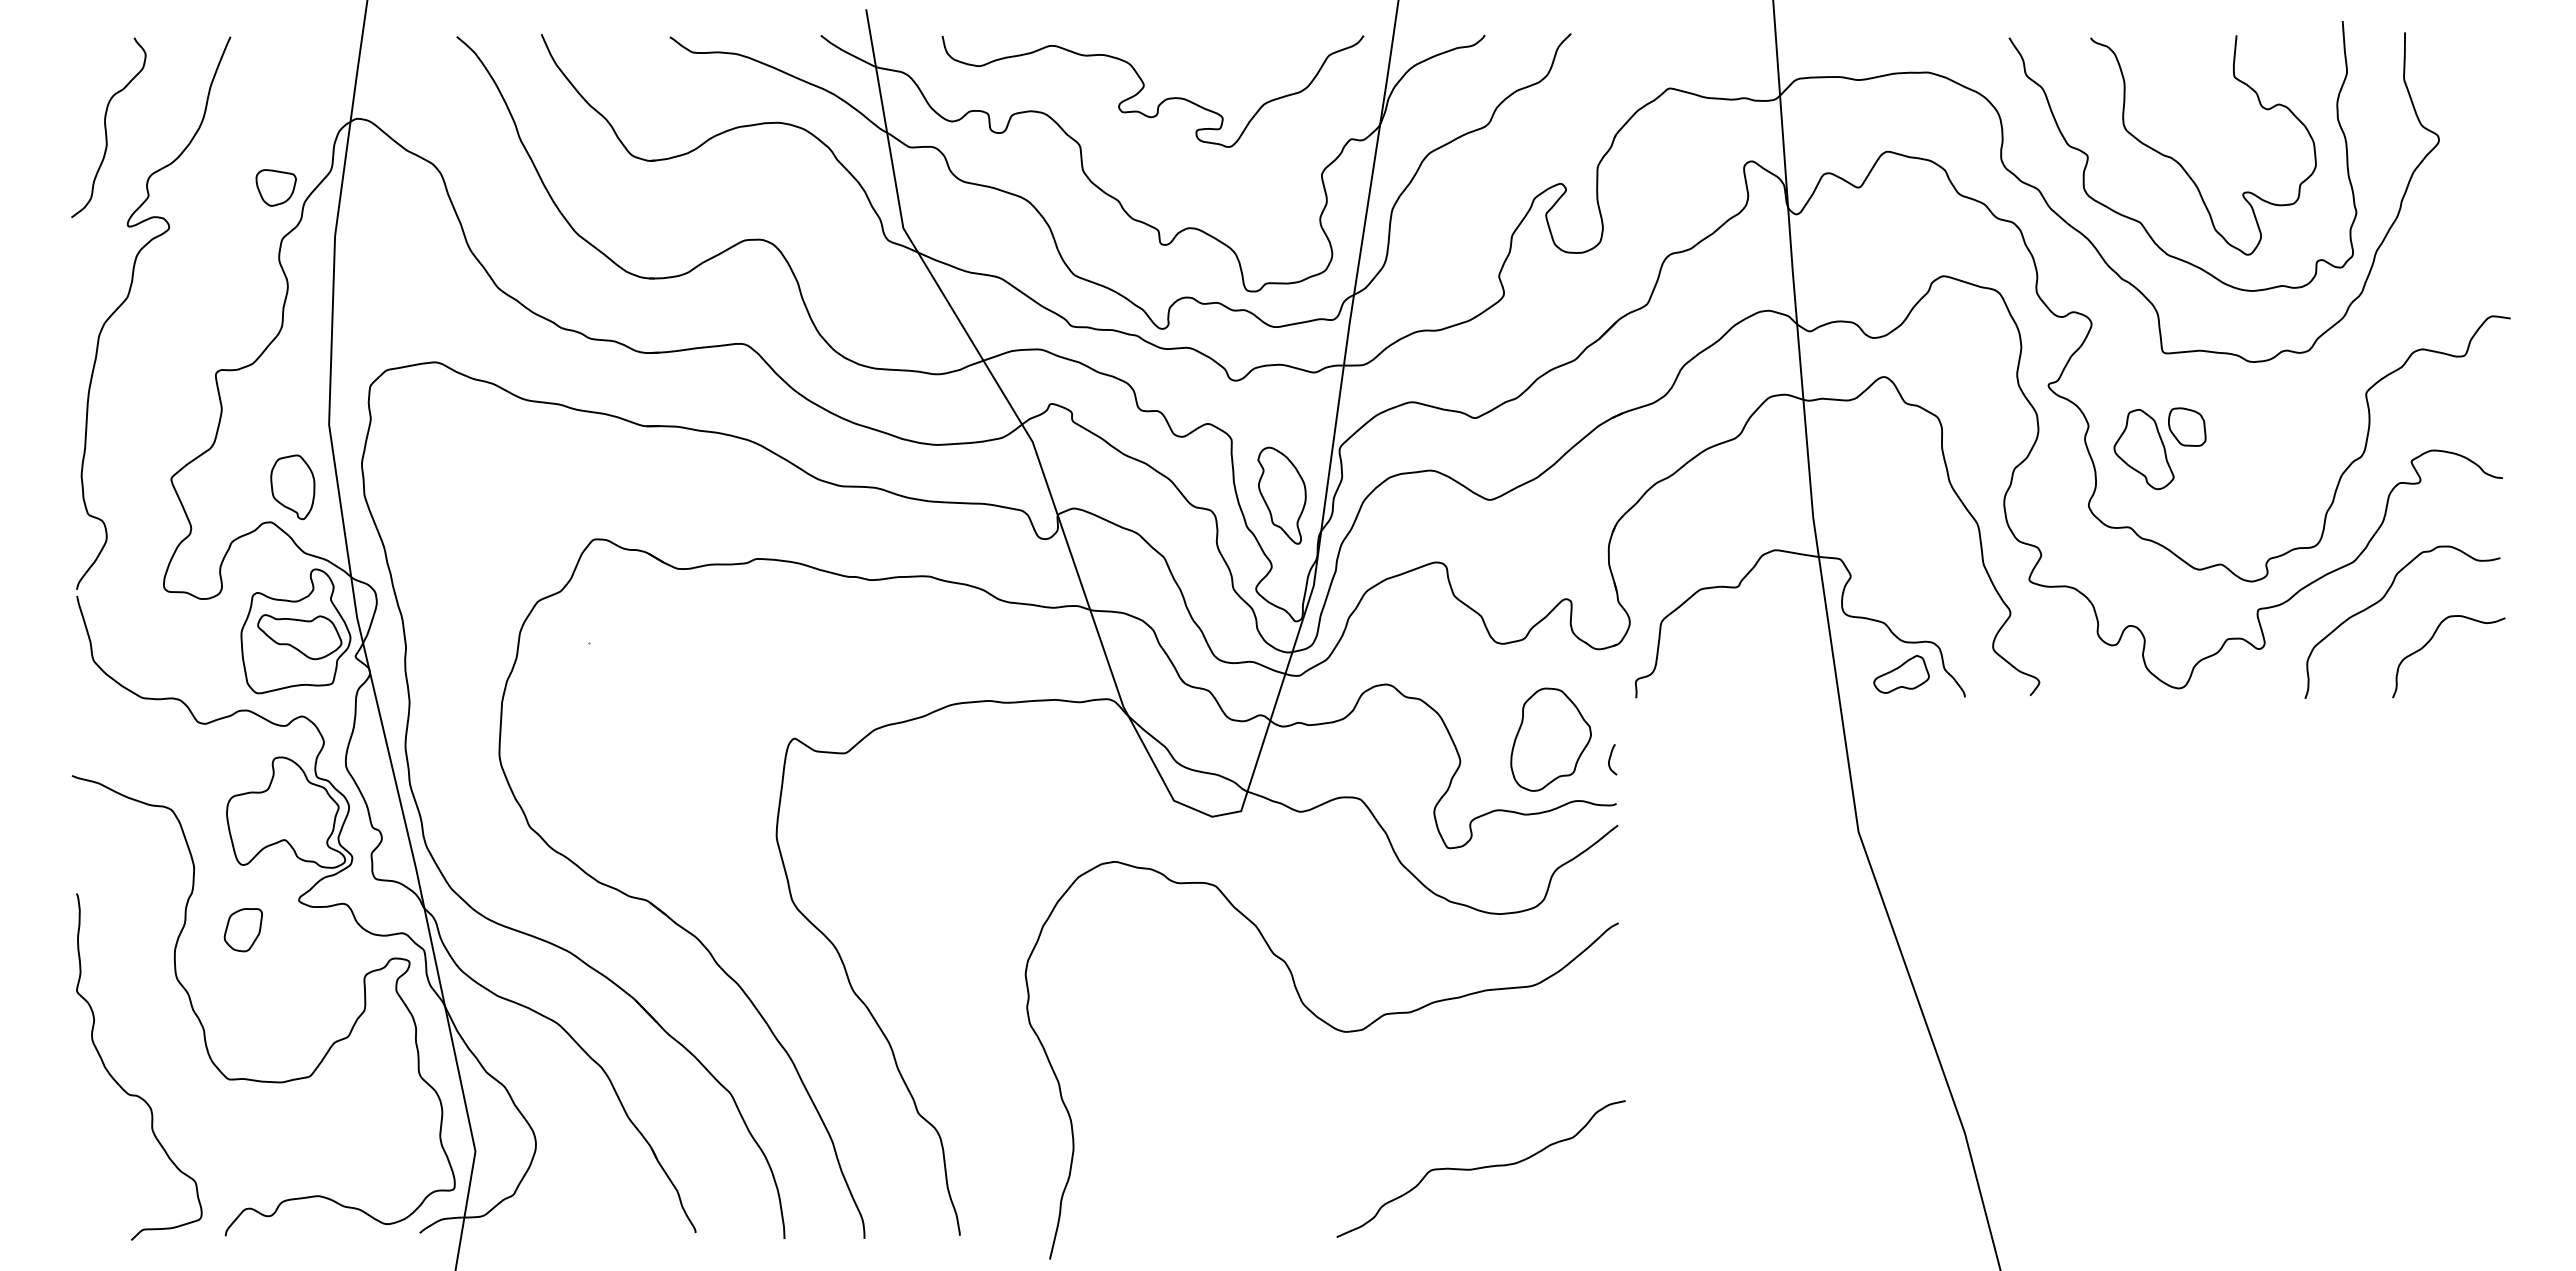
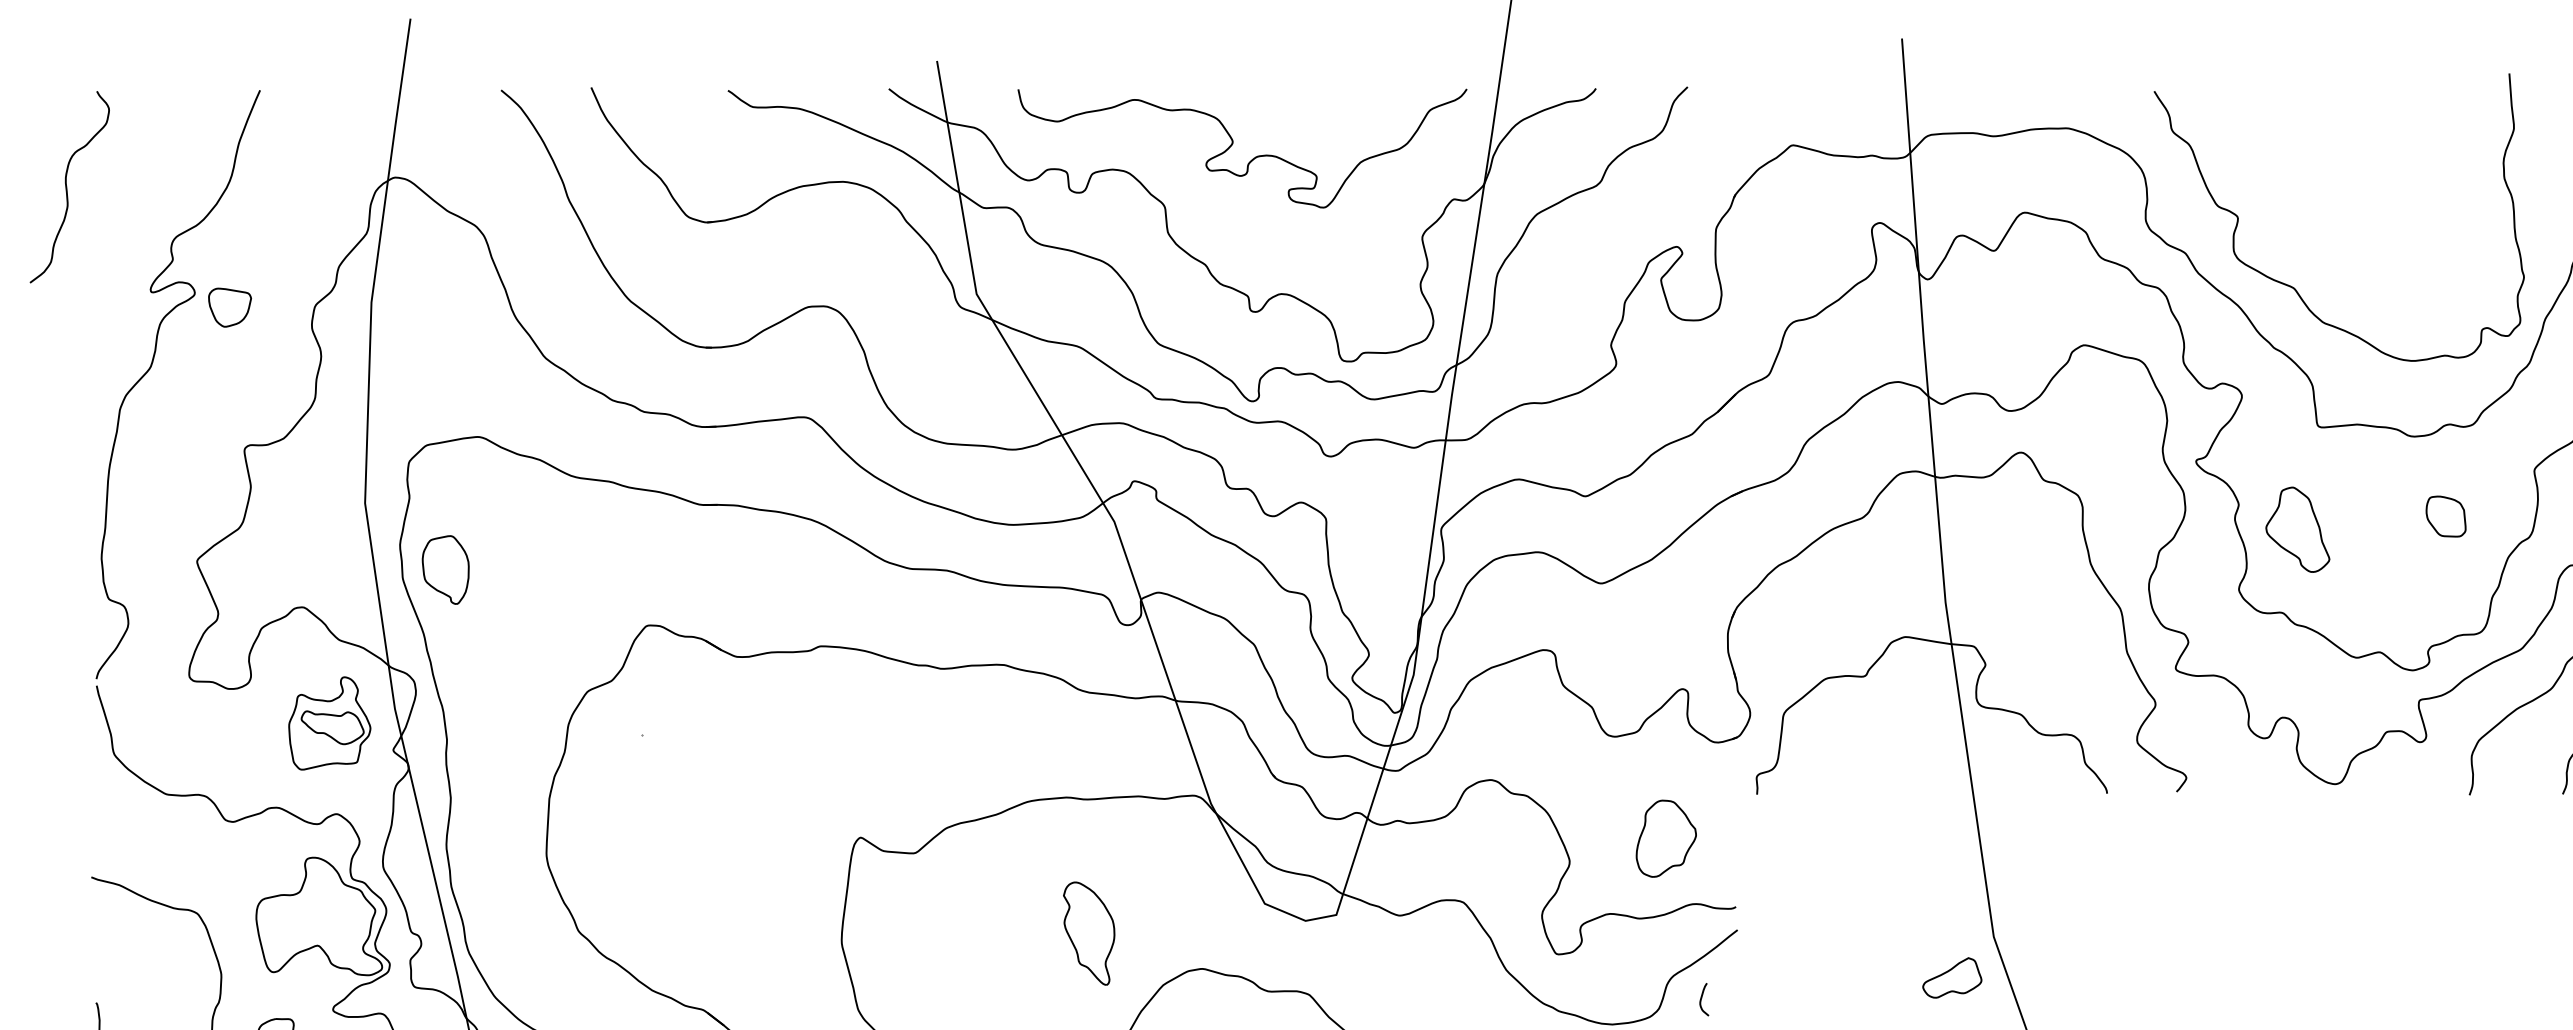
curve: (106, 127) -> (67, 186), moved
curve: (2181, 164) -> (2337, 226), removed
part: (275, 187) -> (229, 307), moved
part: (2187, 426) -> (2446, 515), moved
part: (292, 487) -> (445, 570), moved
part: (1281, 495) -> (1088, 933), moved
part: (295, 631) -> (329, 723), size x0.7
part: (1901, 673) -> (1952, 977), moved
part: (1550, 739) -> (1665, 838), size x0.7
curve: (1610, 759) -> (1701, 999), moved

